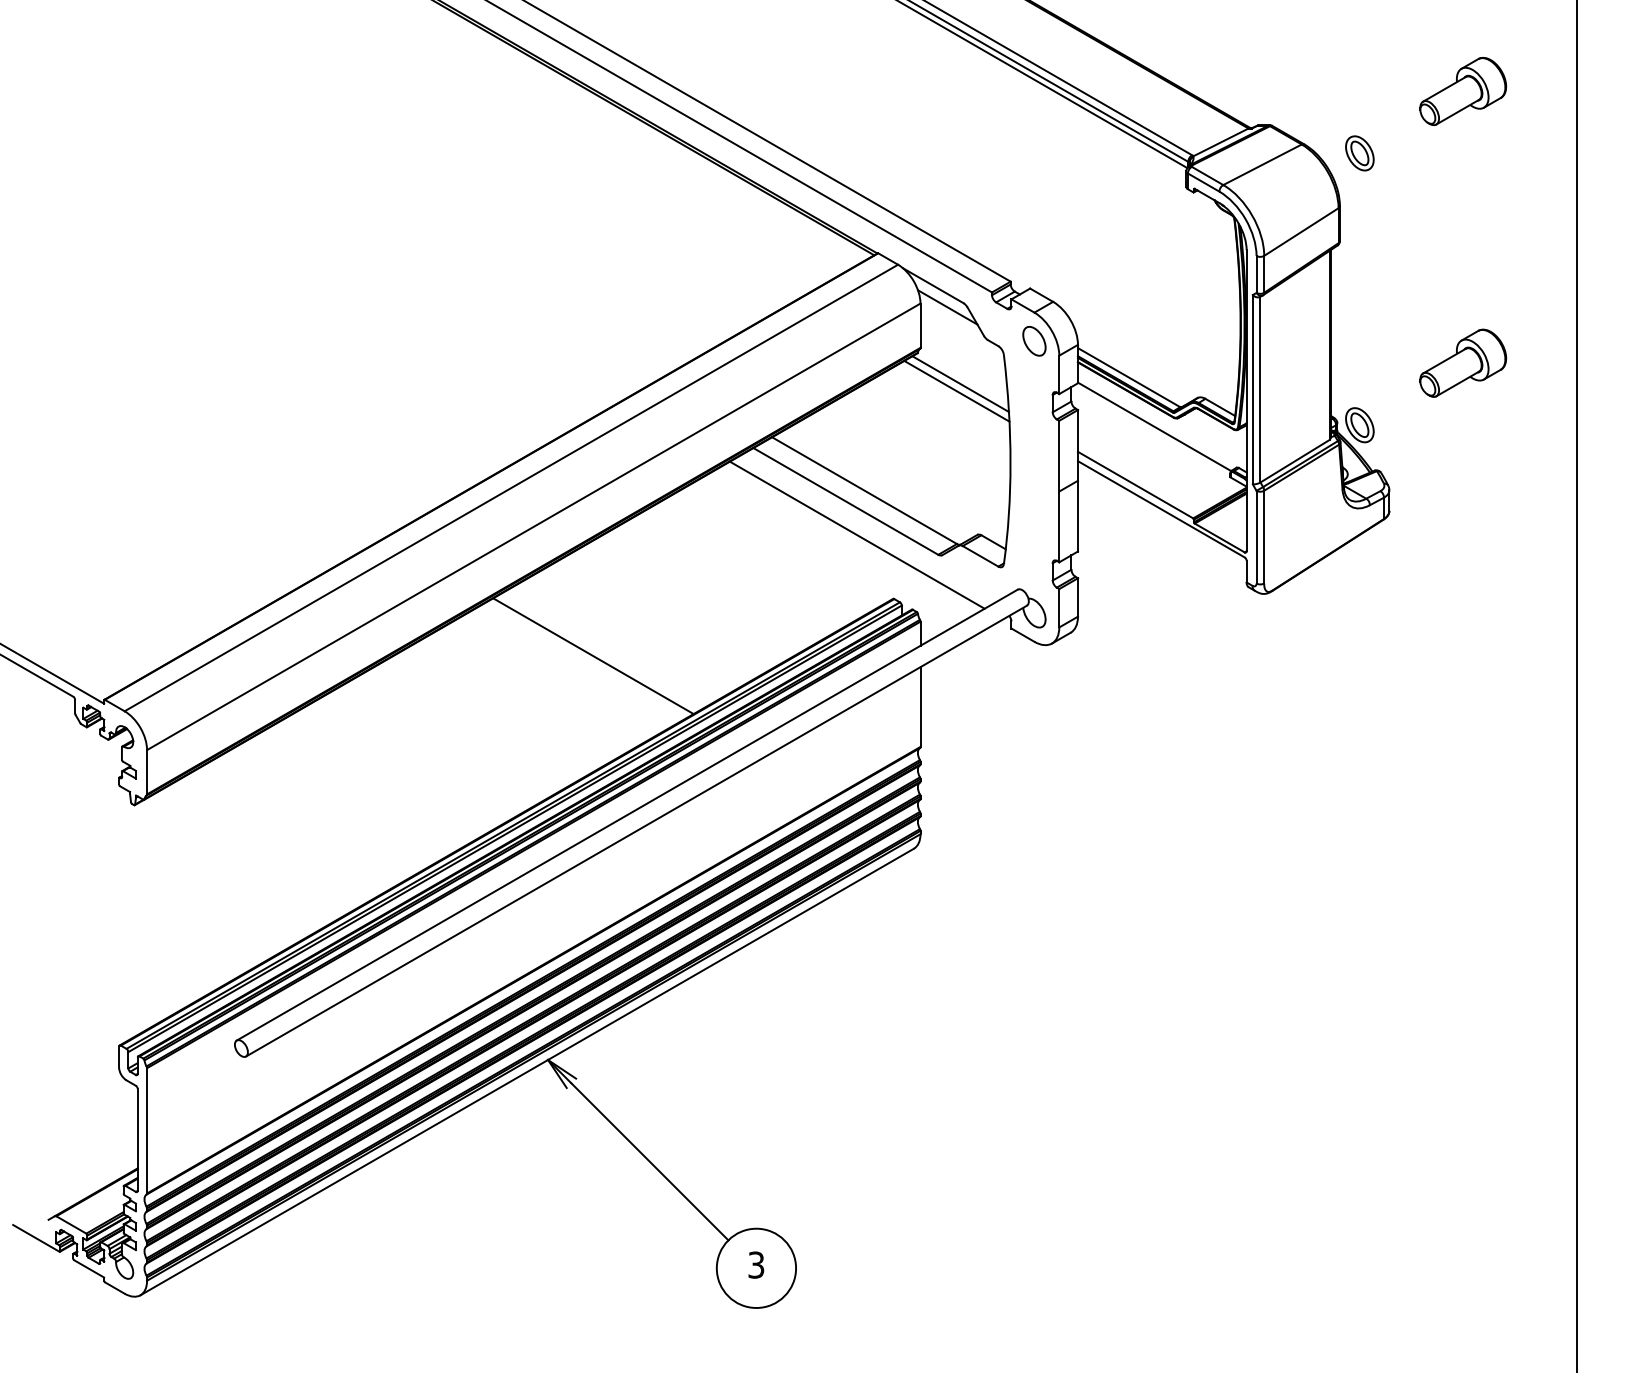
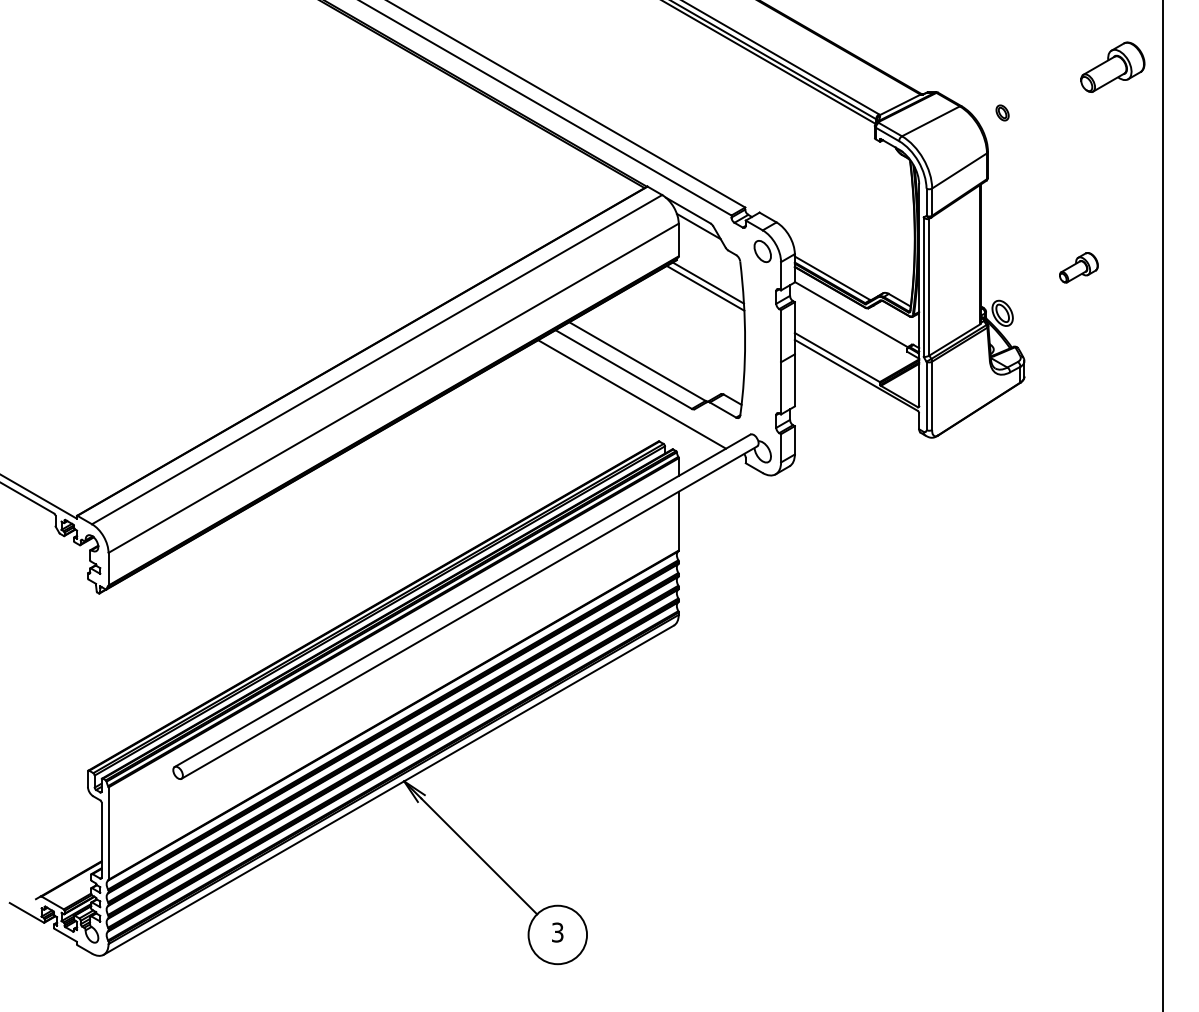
part: (1462, 90) -> (1112, 66), moved
part: (1359, 152) -> (1002, 112), size x0.6
part: (1462, 362) -> (1078, 267), size x0.6
line: (593, 655) -> (437, 483), removed

